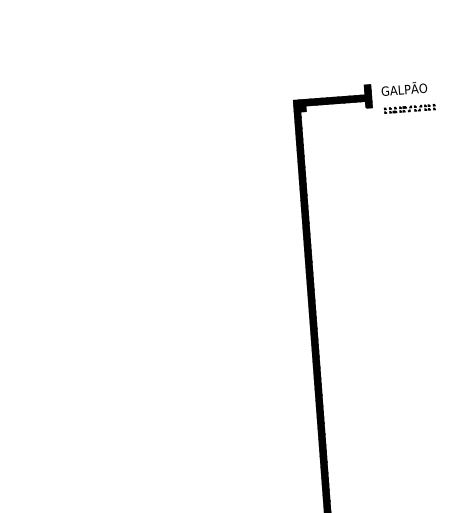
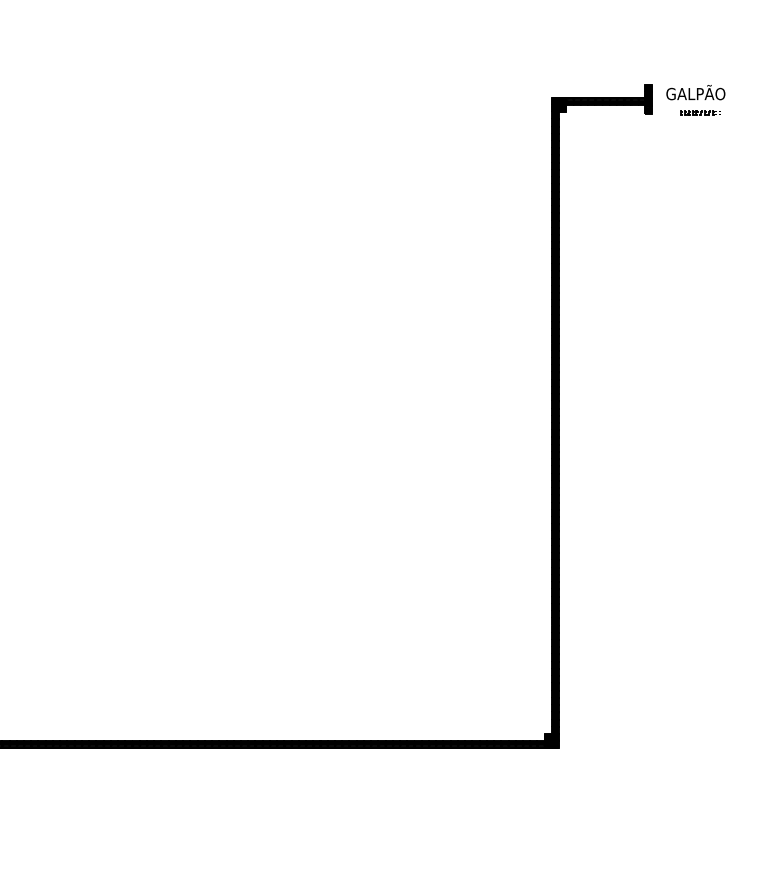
part: (408, 96) -> (700, 103), size x0.6

